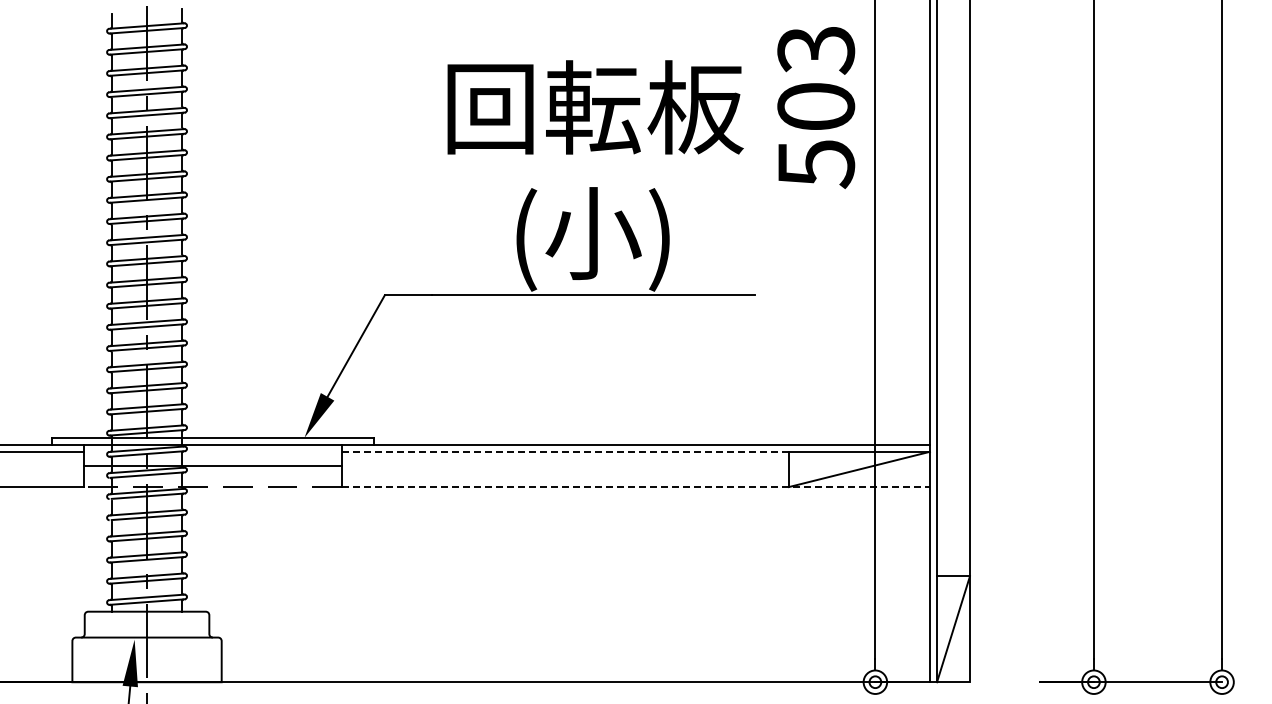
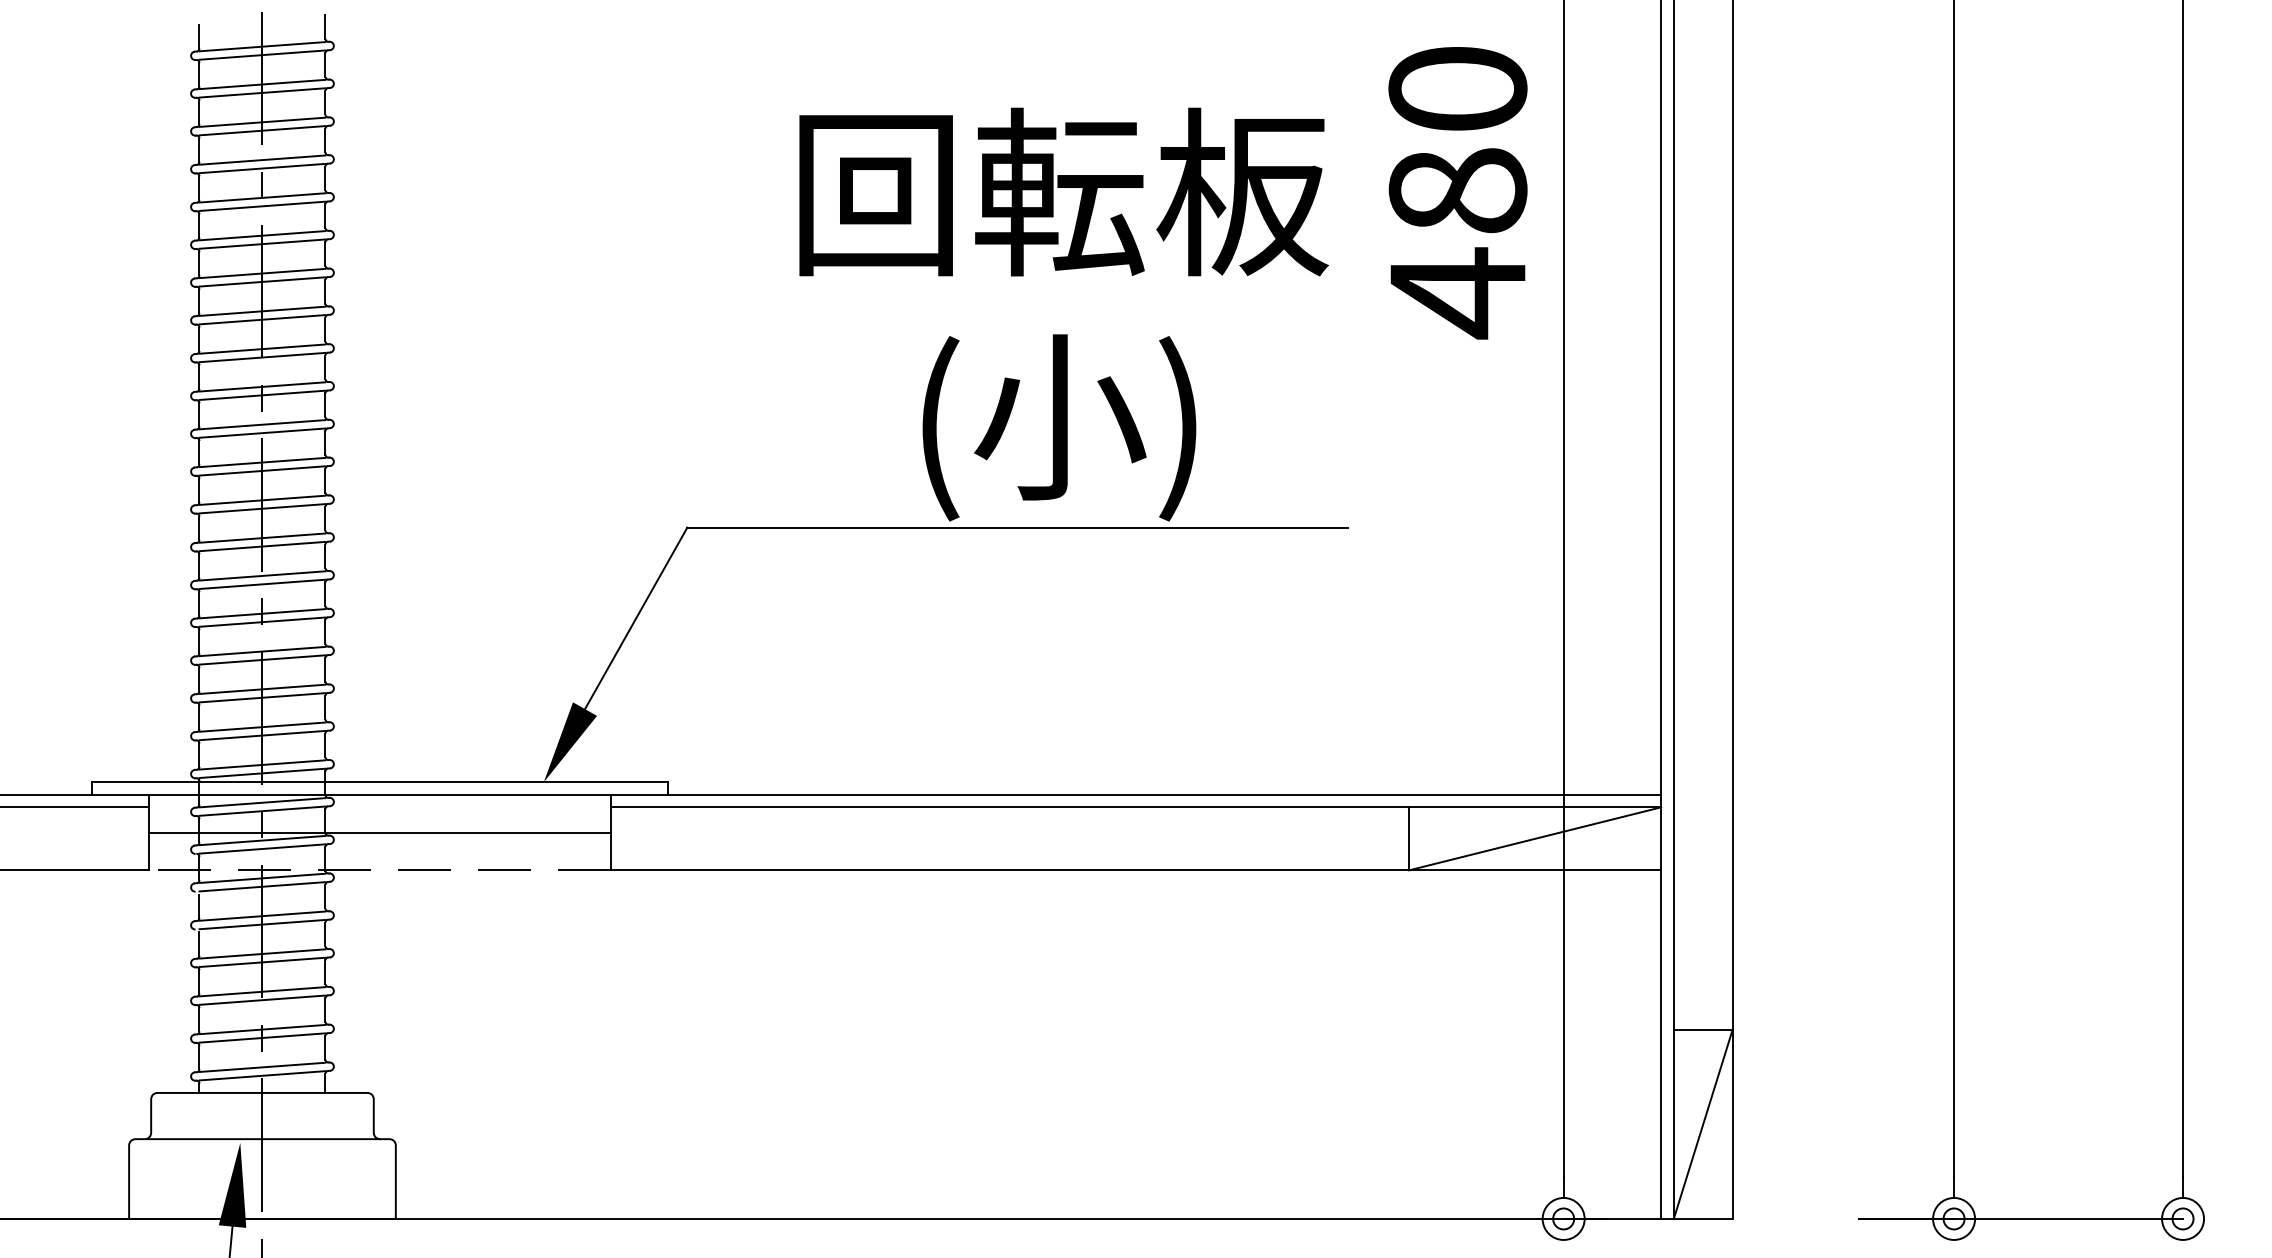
text: (816, 107) -> (1458, 192), 503 -> 480
line: (566, 451) -> (1011, 806), dashed -> solid
line: (636, 487) -> (1136, 871), dashed -> solid

